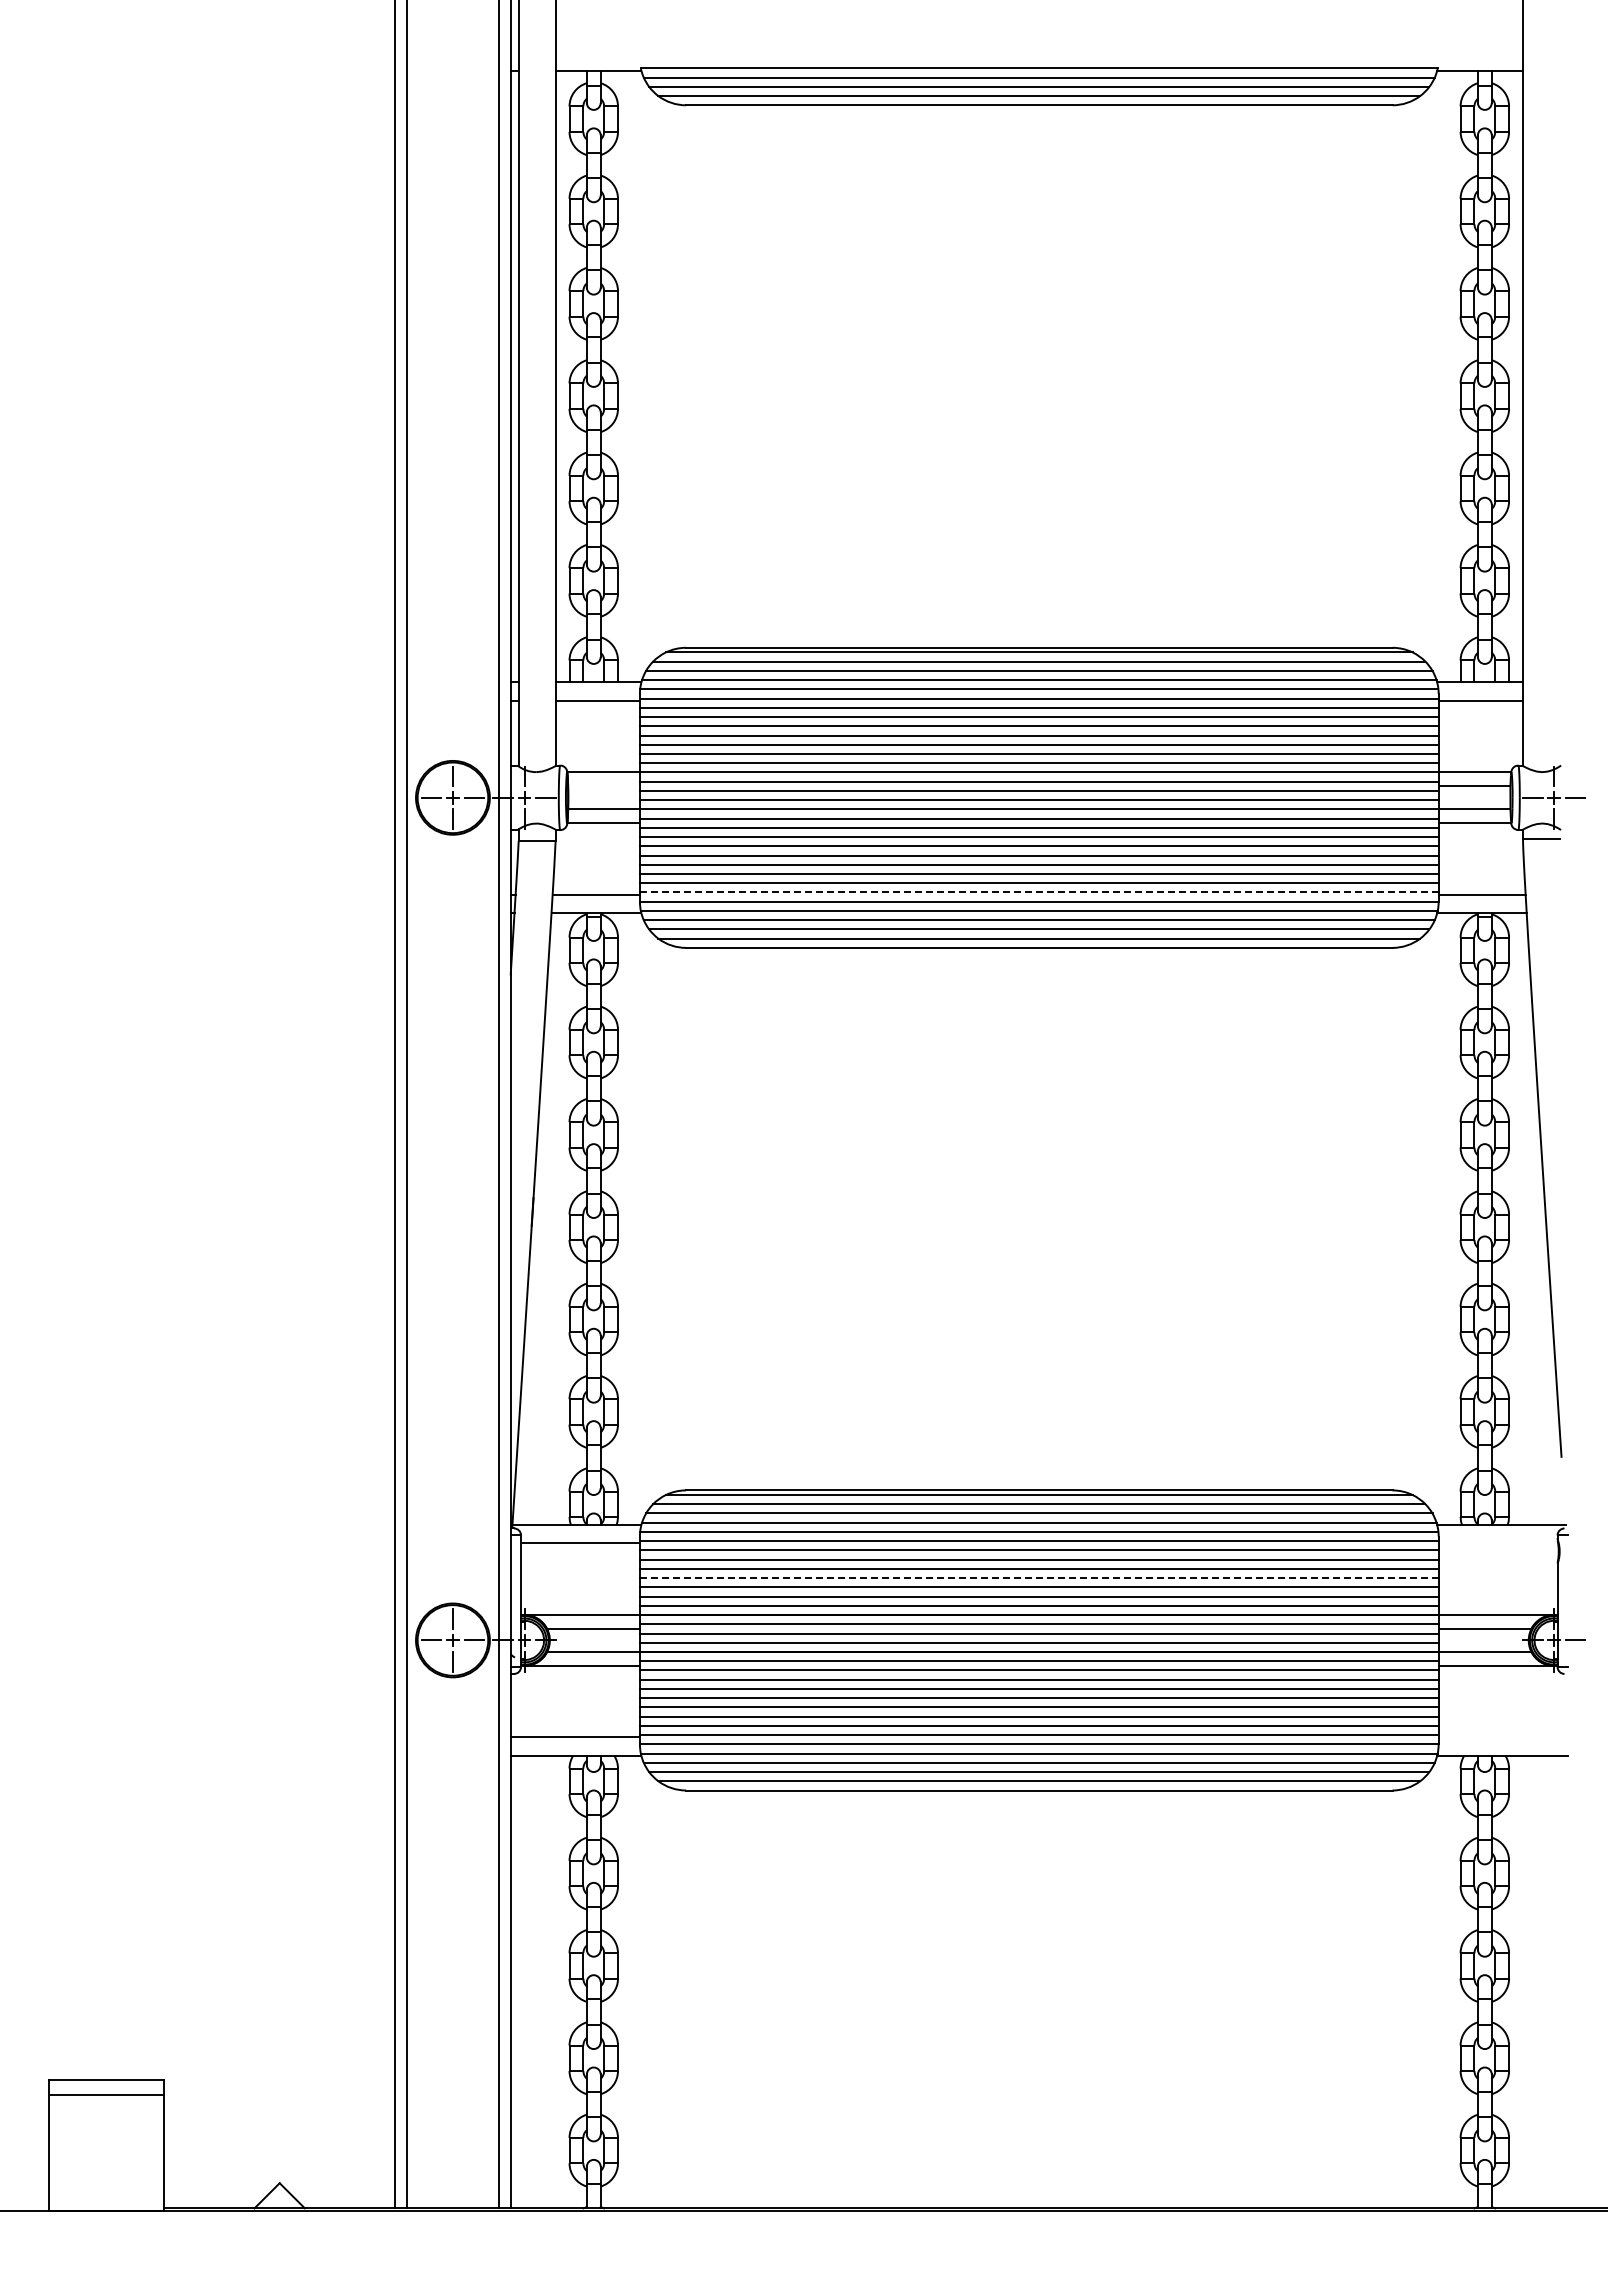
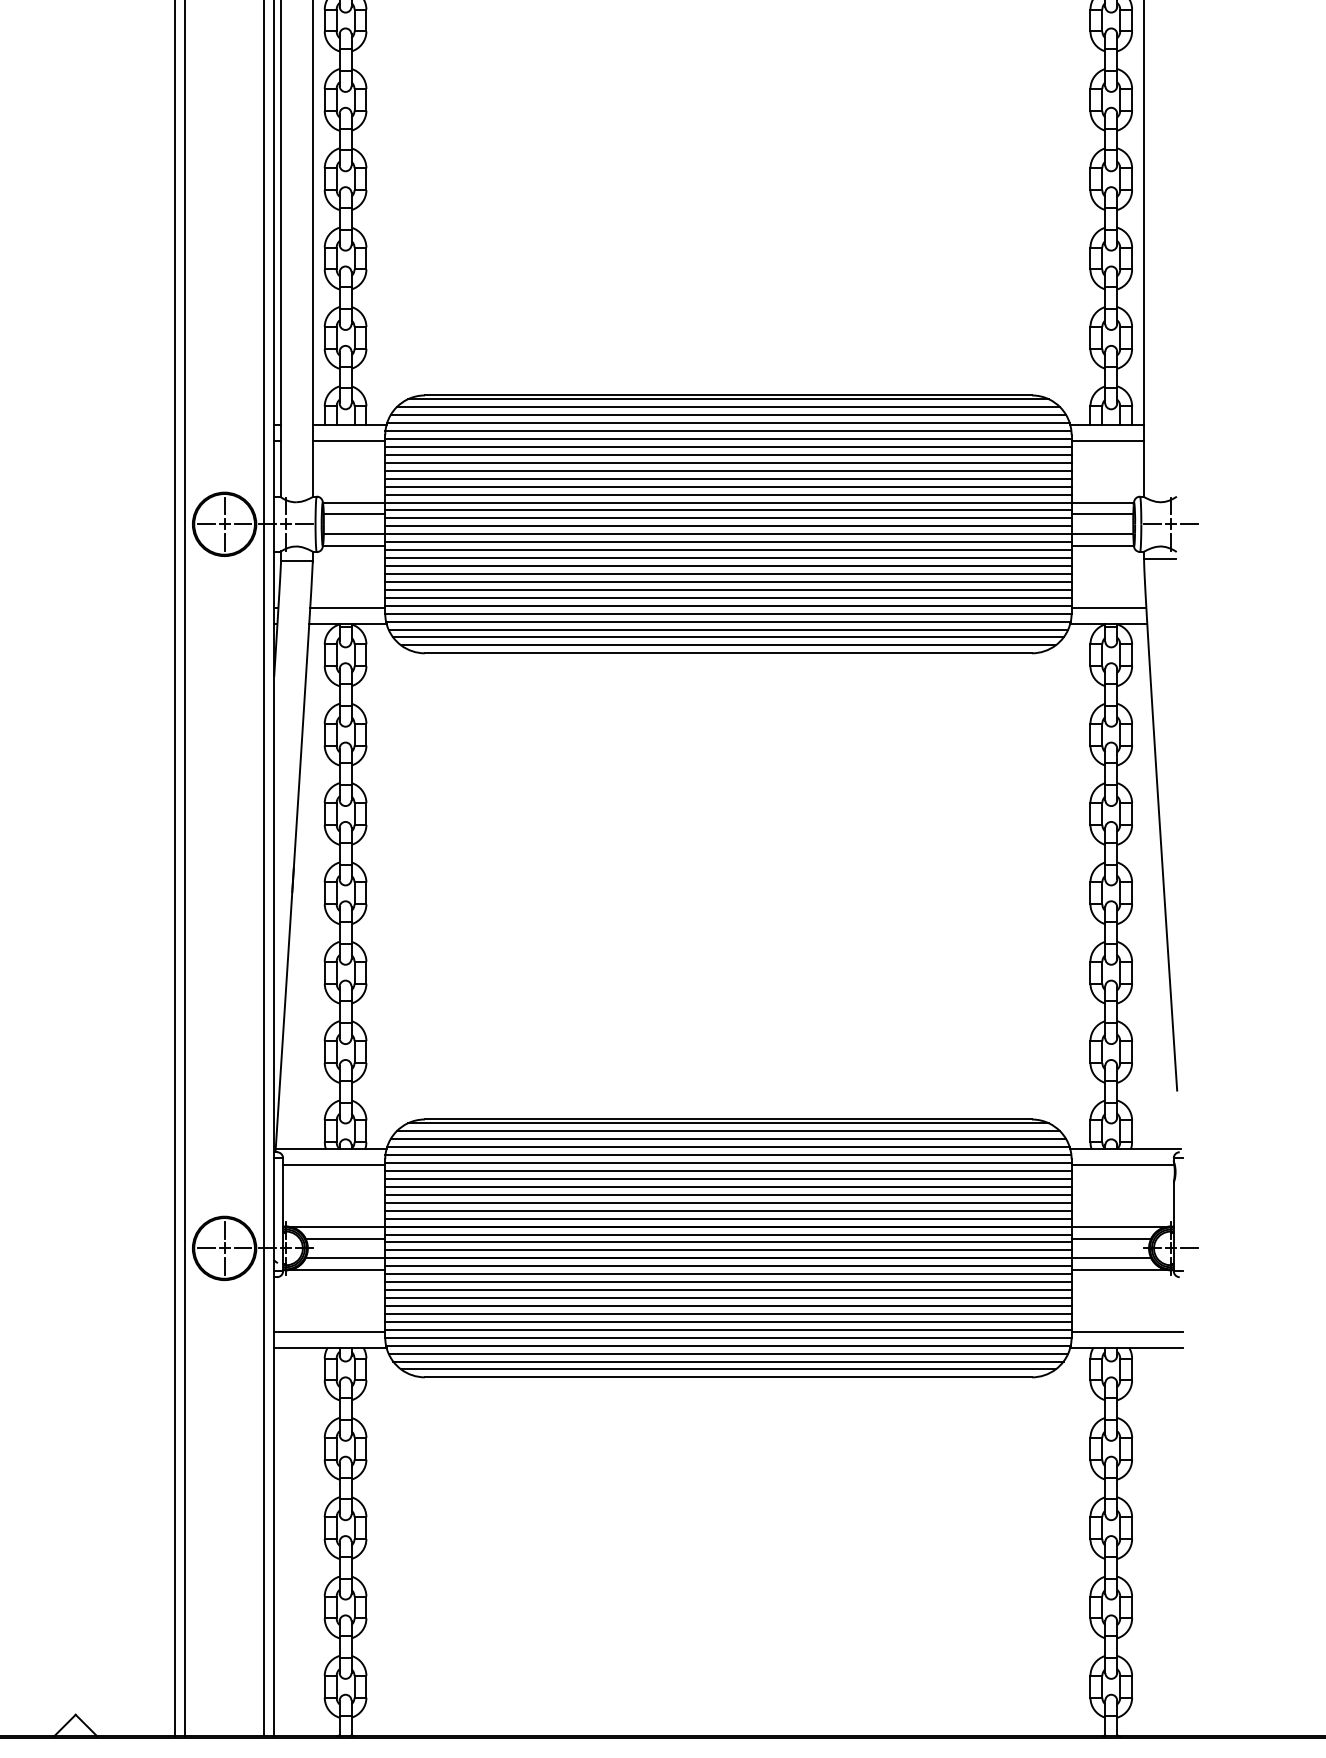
line: (603, 786) -> (353, 514), added
line: (1038, 892) -> (727, 605), dashed -> solid
line: (1498, 1543) -> (1123, 1165), added
line: (1038, 1578) -> (727, 1195), dashed -> solid
line: (1502, 1737) -> (1126, 1331), added

